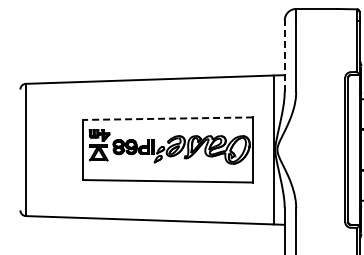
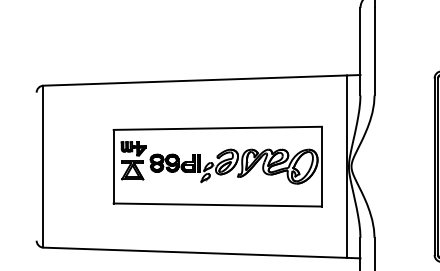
line: (284, 56) -> (360, 52), dashed -> solid
line: (168, 118) -> (218, 128), dashed -> solid

